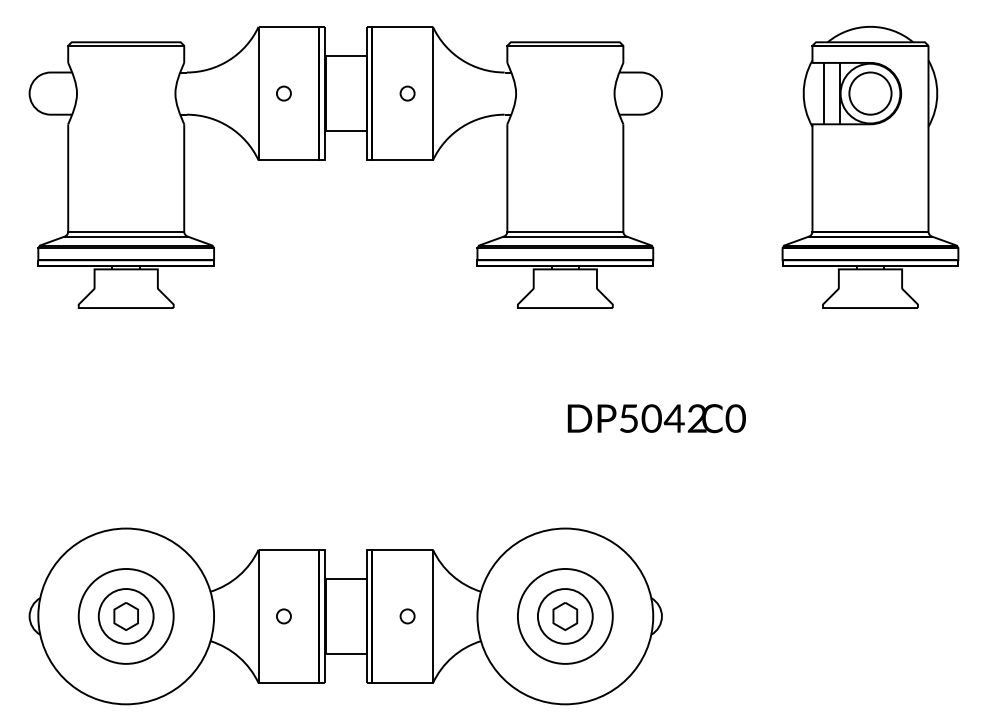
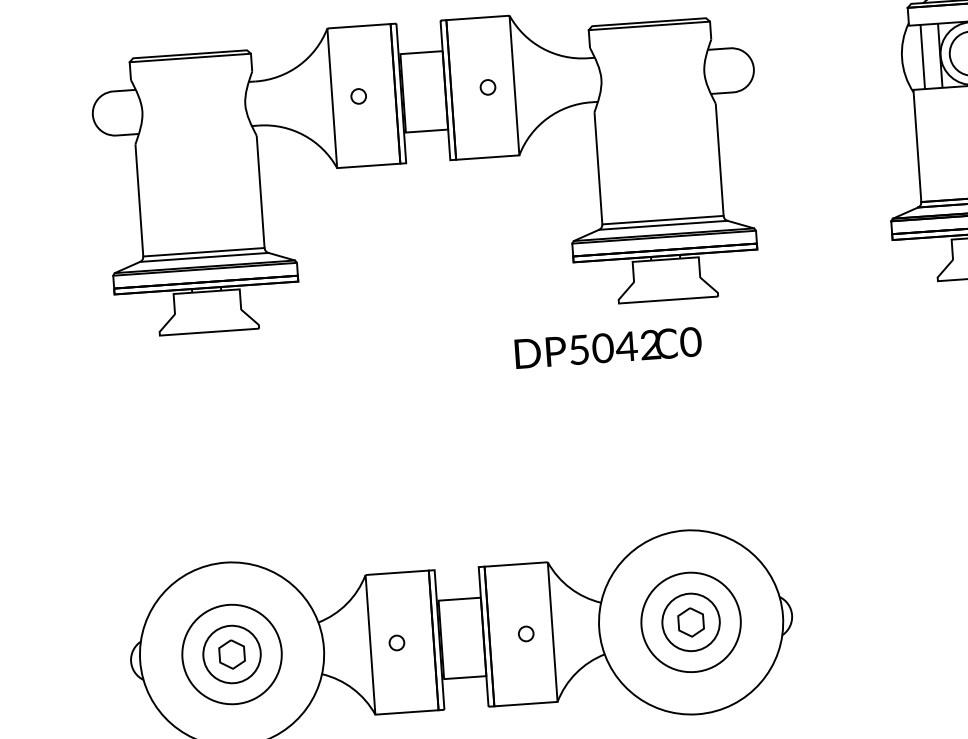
text: (656, 418) -> (607, 347), moved

